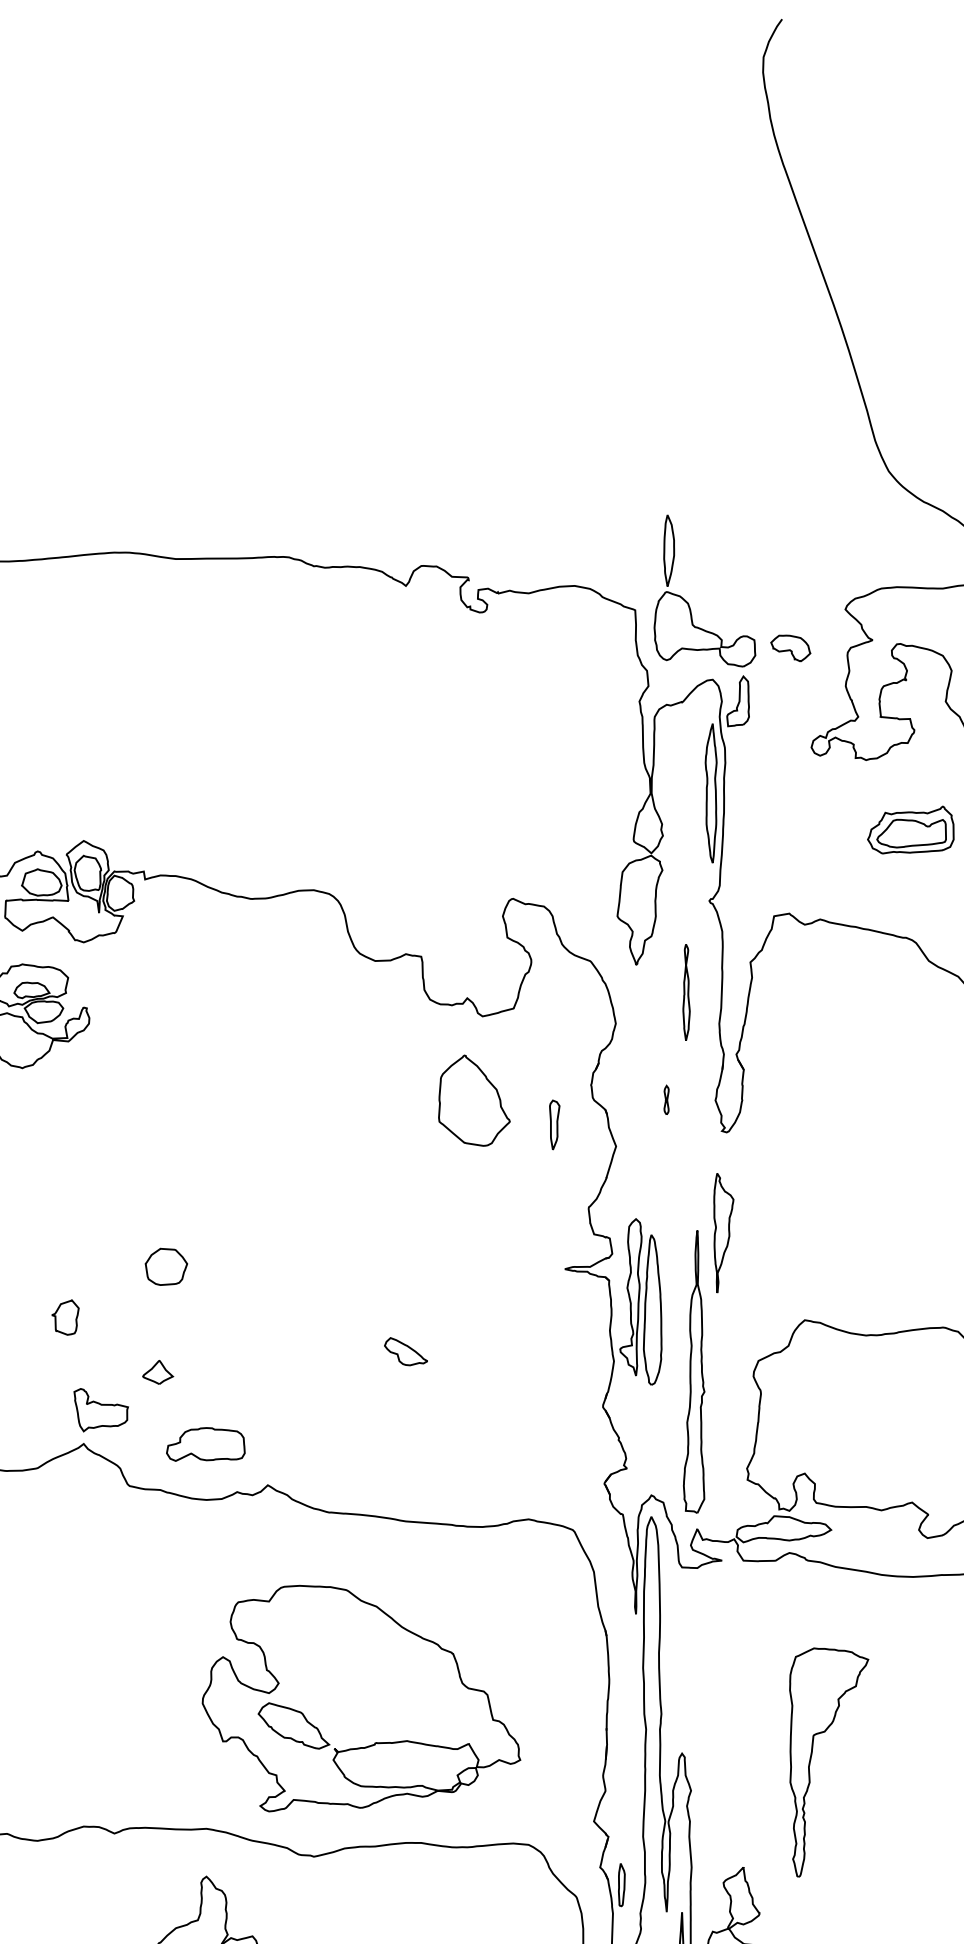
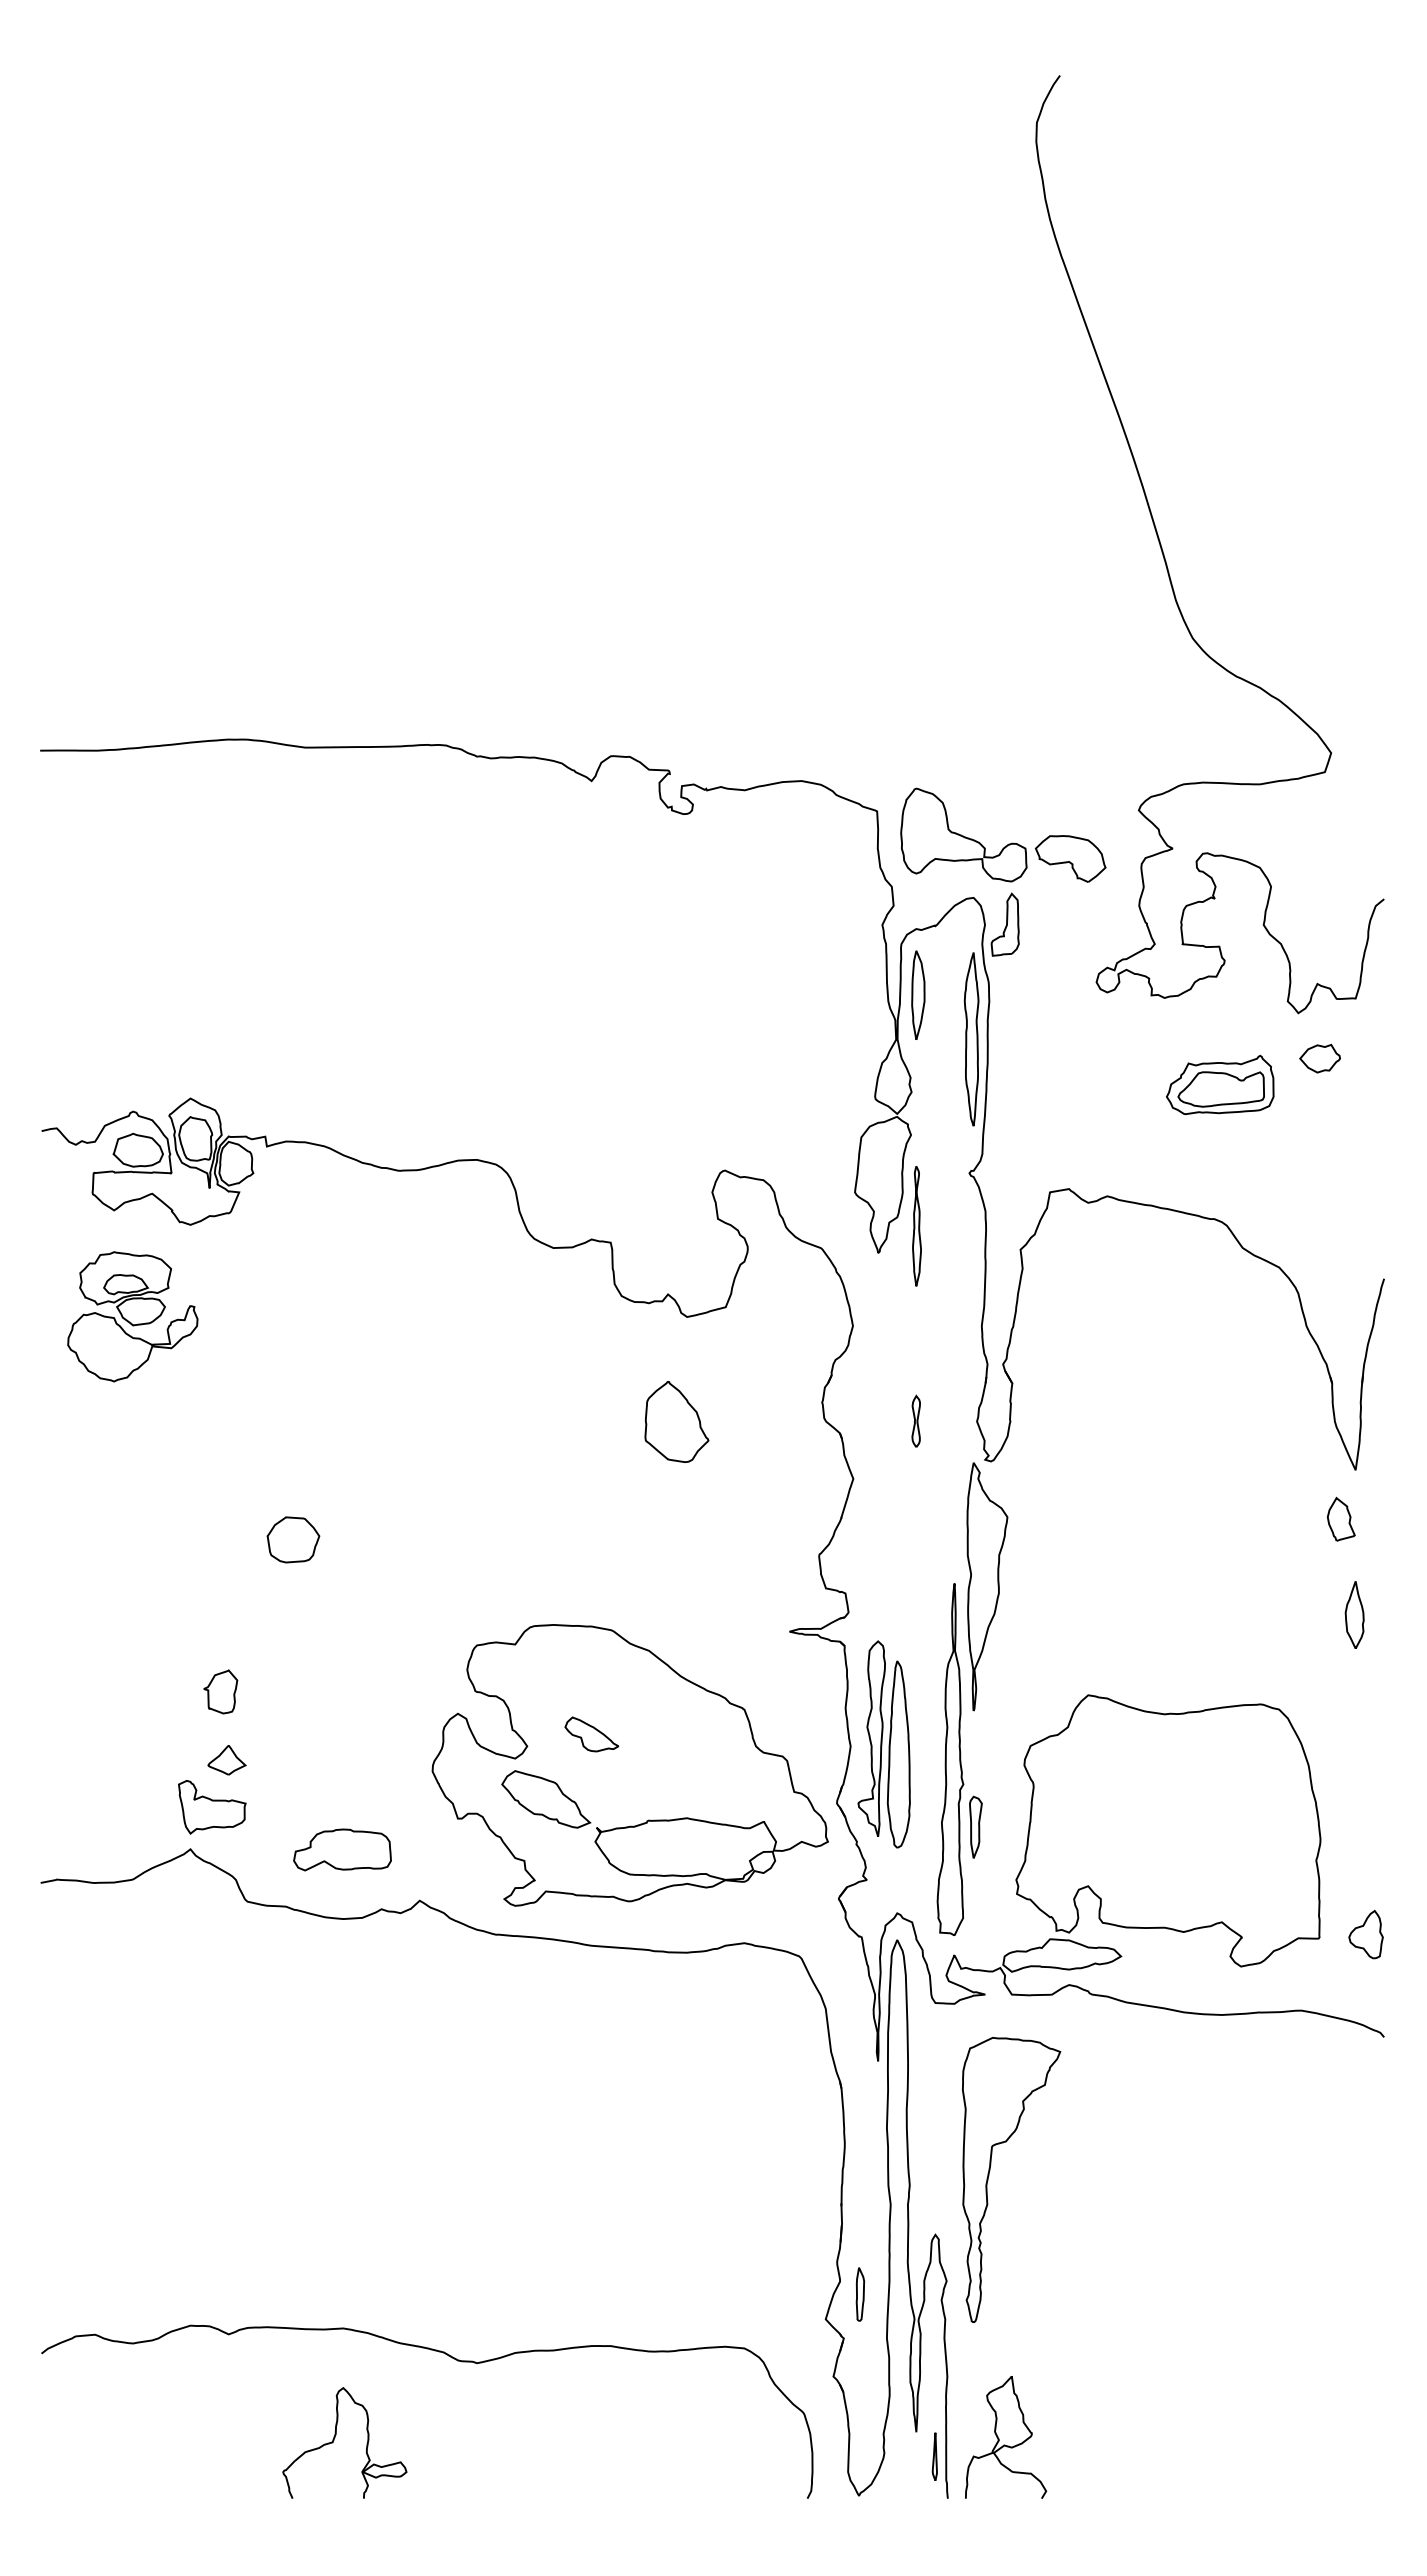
part: (669, 550) -> (918, 994), moved
part: (790, 648) -> (1070, 858), size x1.43
part: (686, 992) -> (916, 1226), moved
part: (666, 1099) -> (915, 1420), size x1.43
part: (474, 1100) -> (676, 1421), size x0.71
part: (554, 1124) -> (975, 1826), moved
part: (723, 1232) -> (987, 1586), size x1.67
part: (166, 1266) -> (293, 1539), moved
part: (640, 1301) -> (883, 1744), moved
part: (65, 1317) -> (220, 1691), moved
part: (157, 1372) -> (226, 1760), moved
part: (360, 1698) -> (629, 1765), moved
part: (811, 1758) -> (989, 2175), moved
part: (621, 1885) -> (860, 2294), moved

